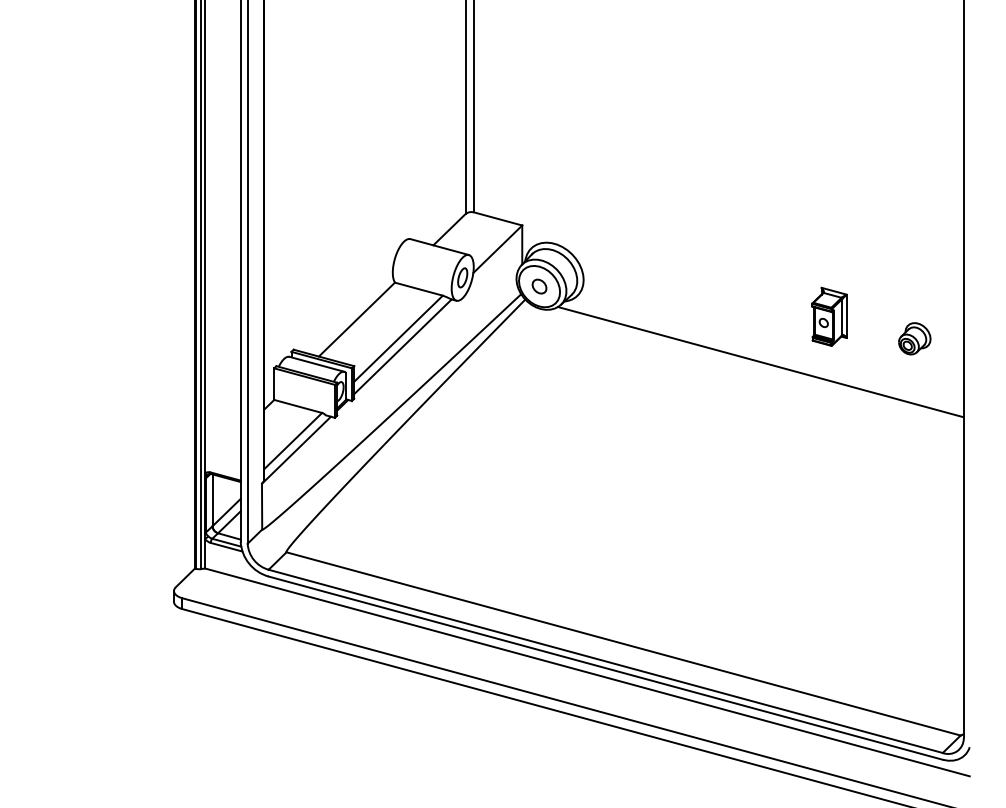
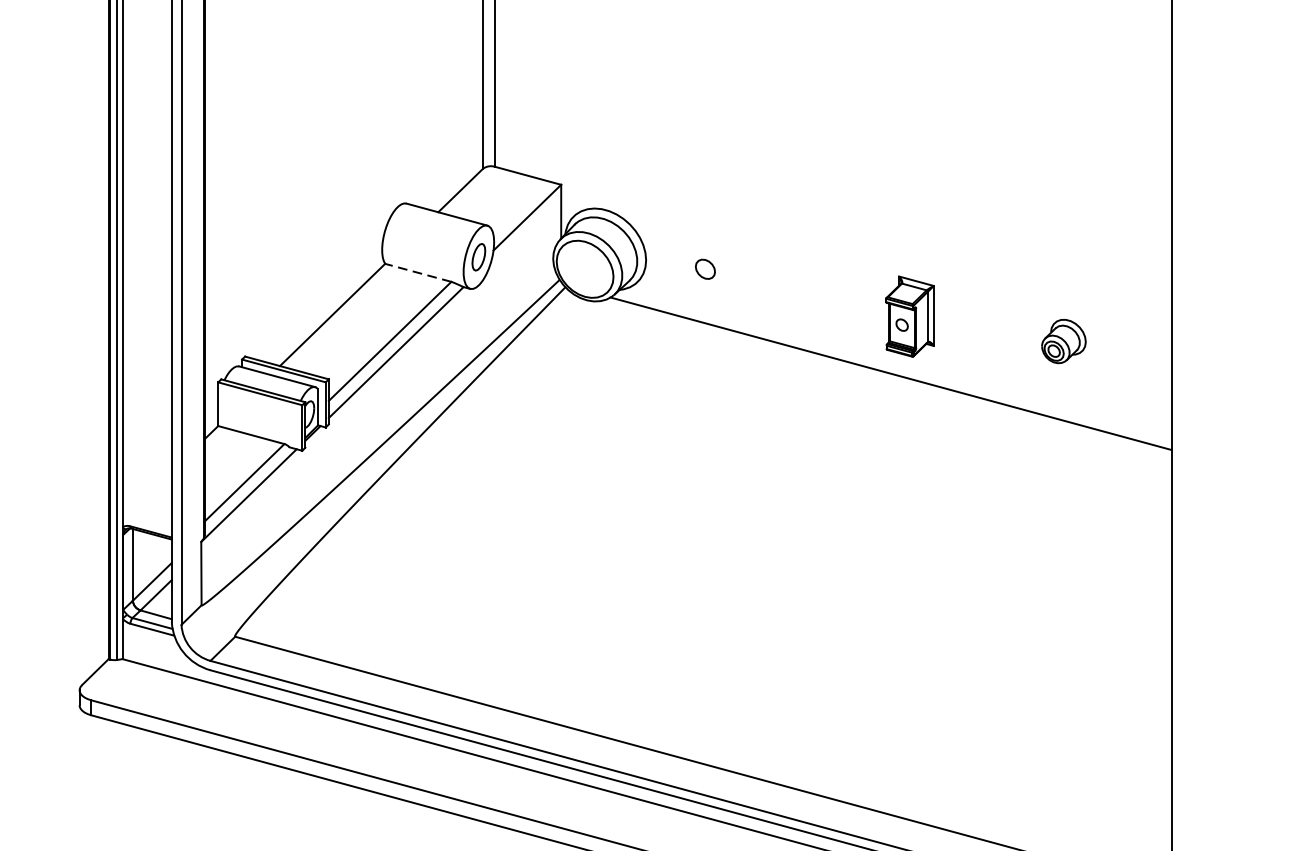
part: (539, 286) -> (705, 269), moved
line: (418, 289) -> (417, 273), solid -> dashed
part: (829, 316) -> (910, 316), moved
part: (914, 338) -> (1063, 341), moved

